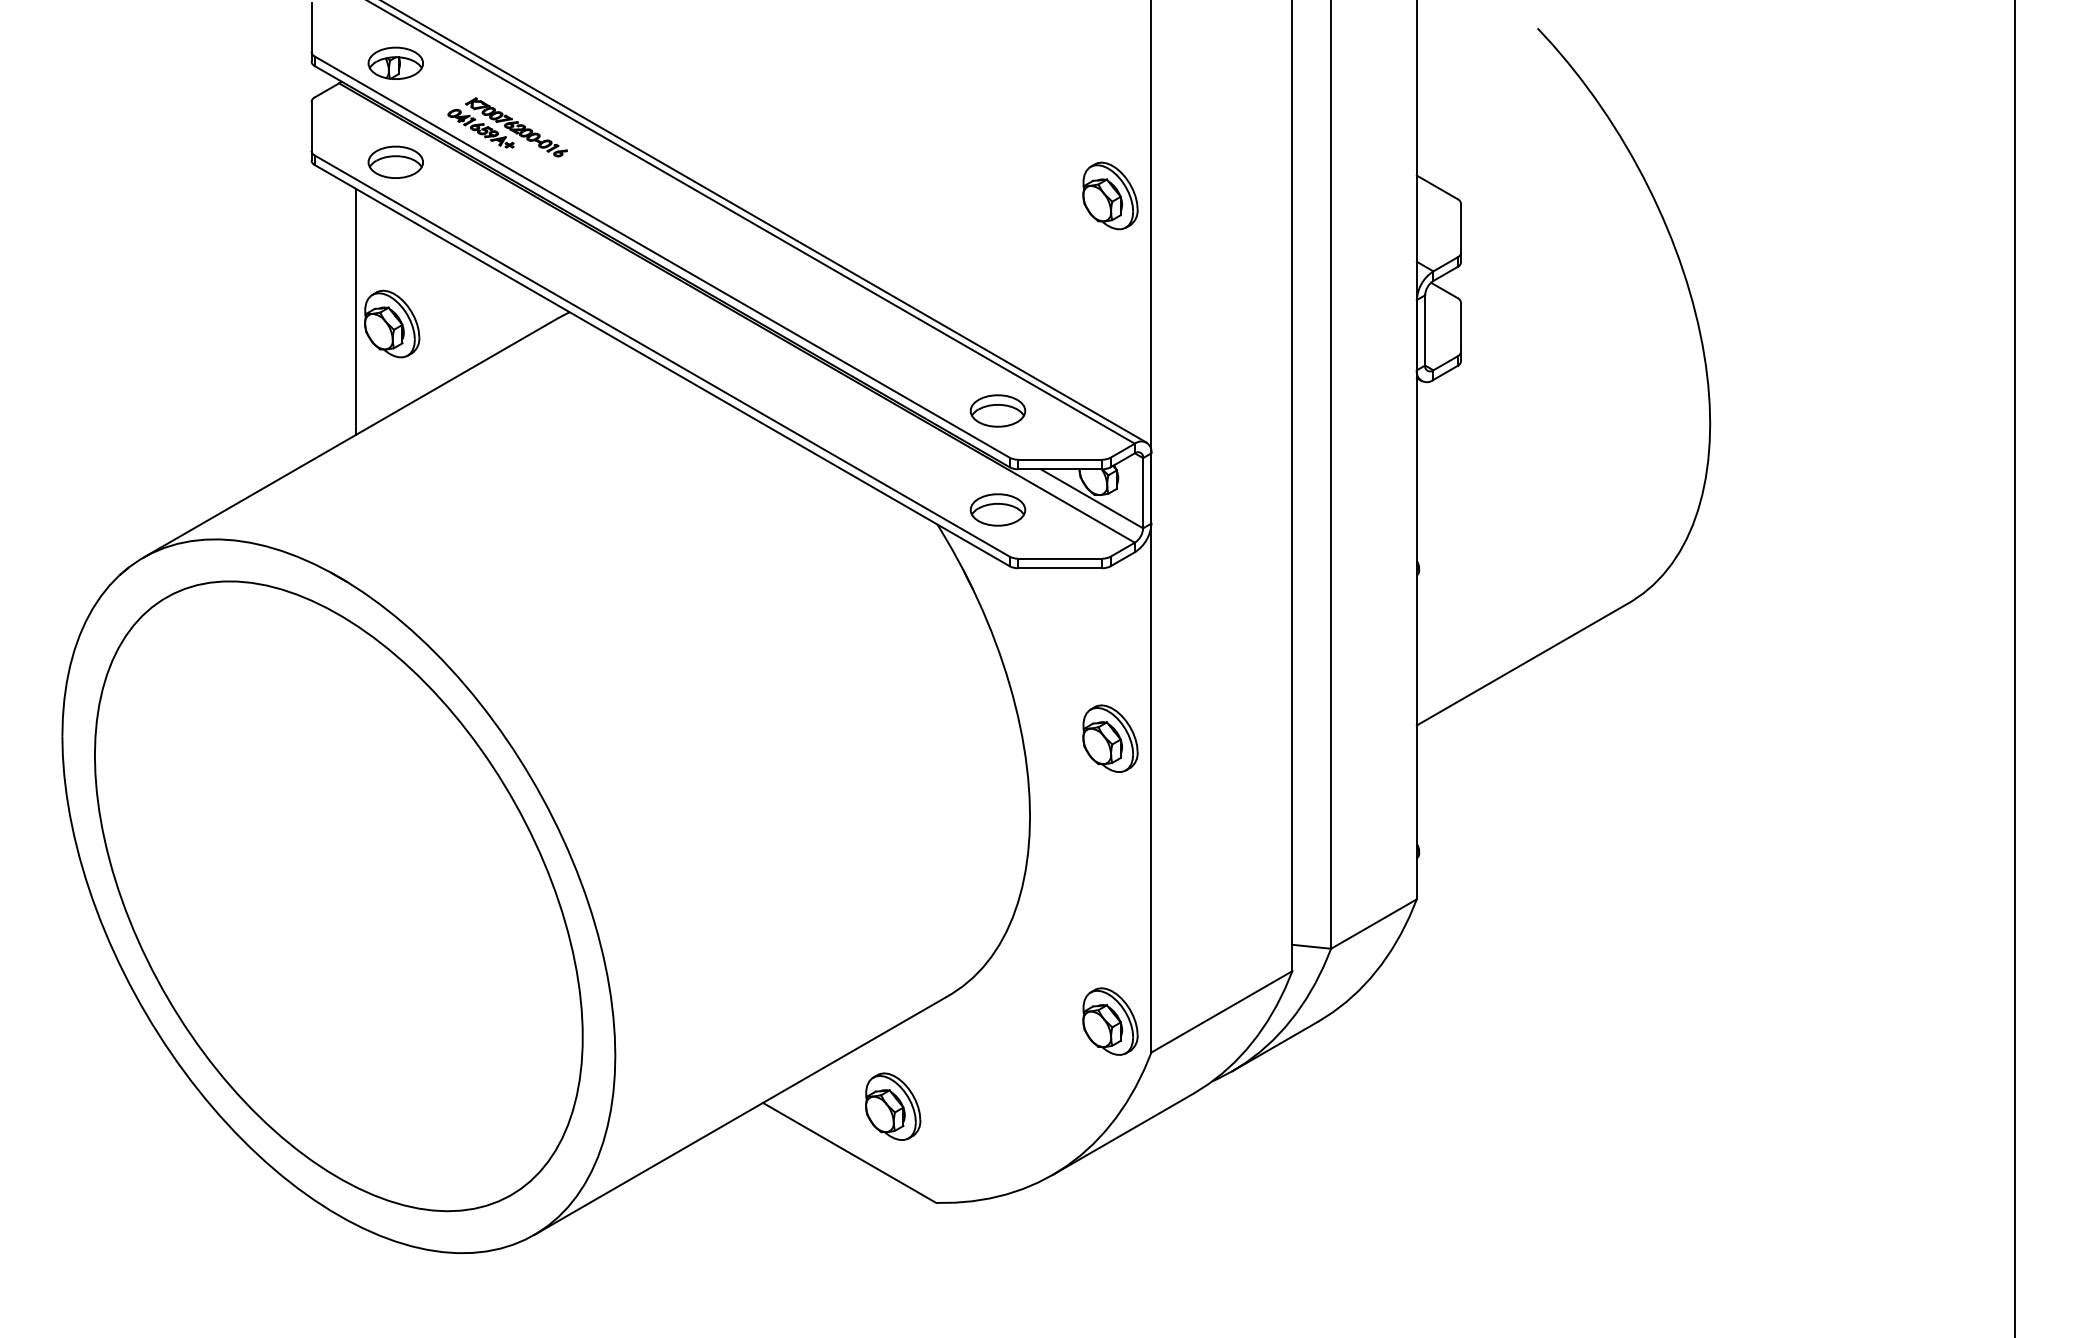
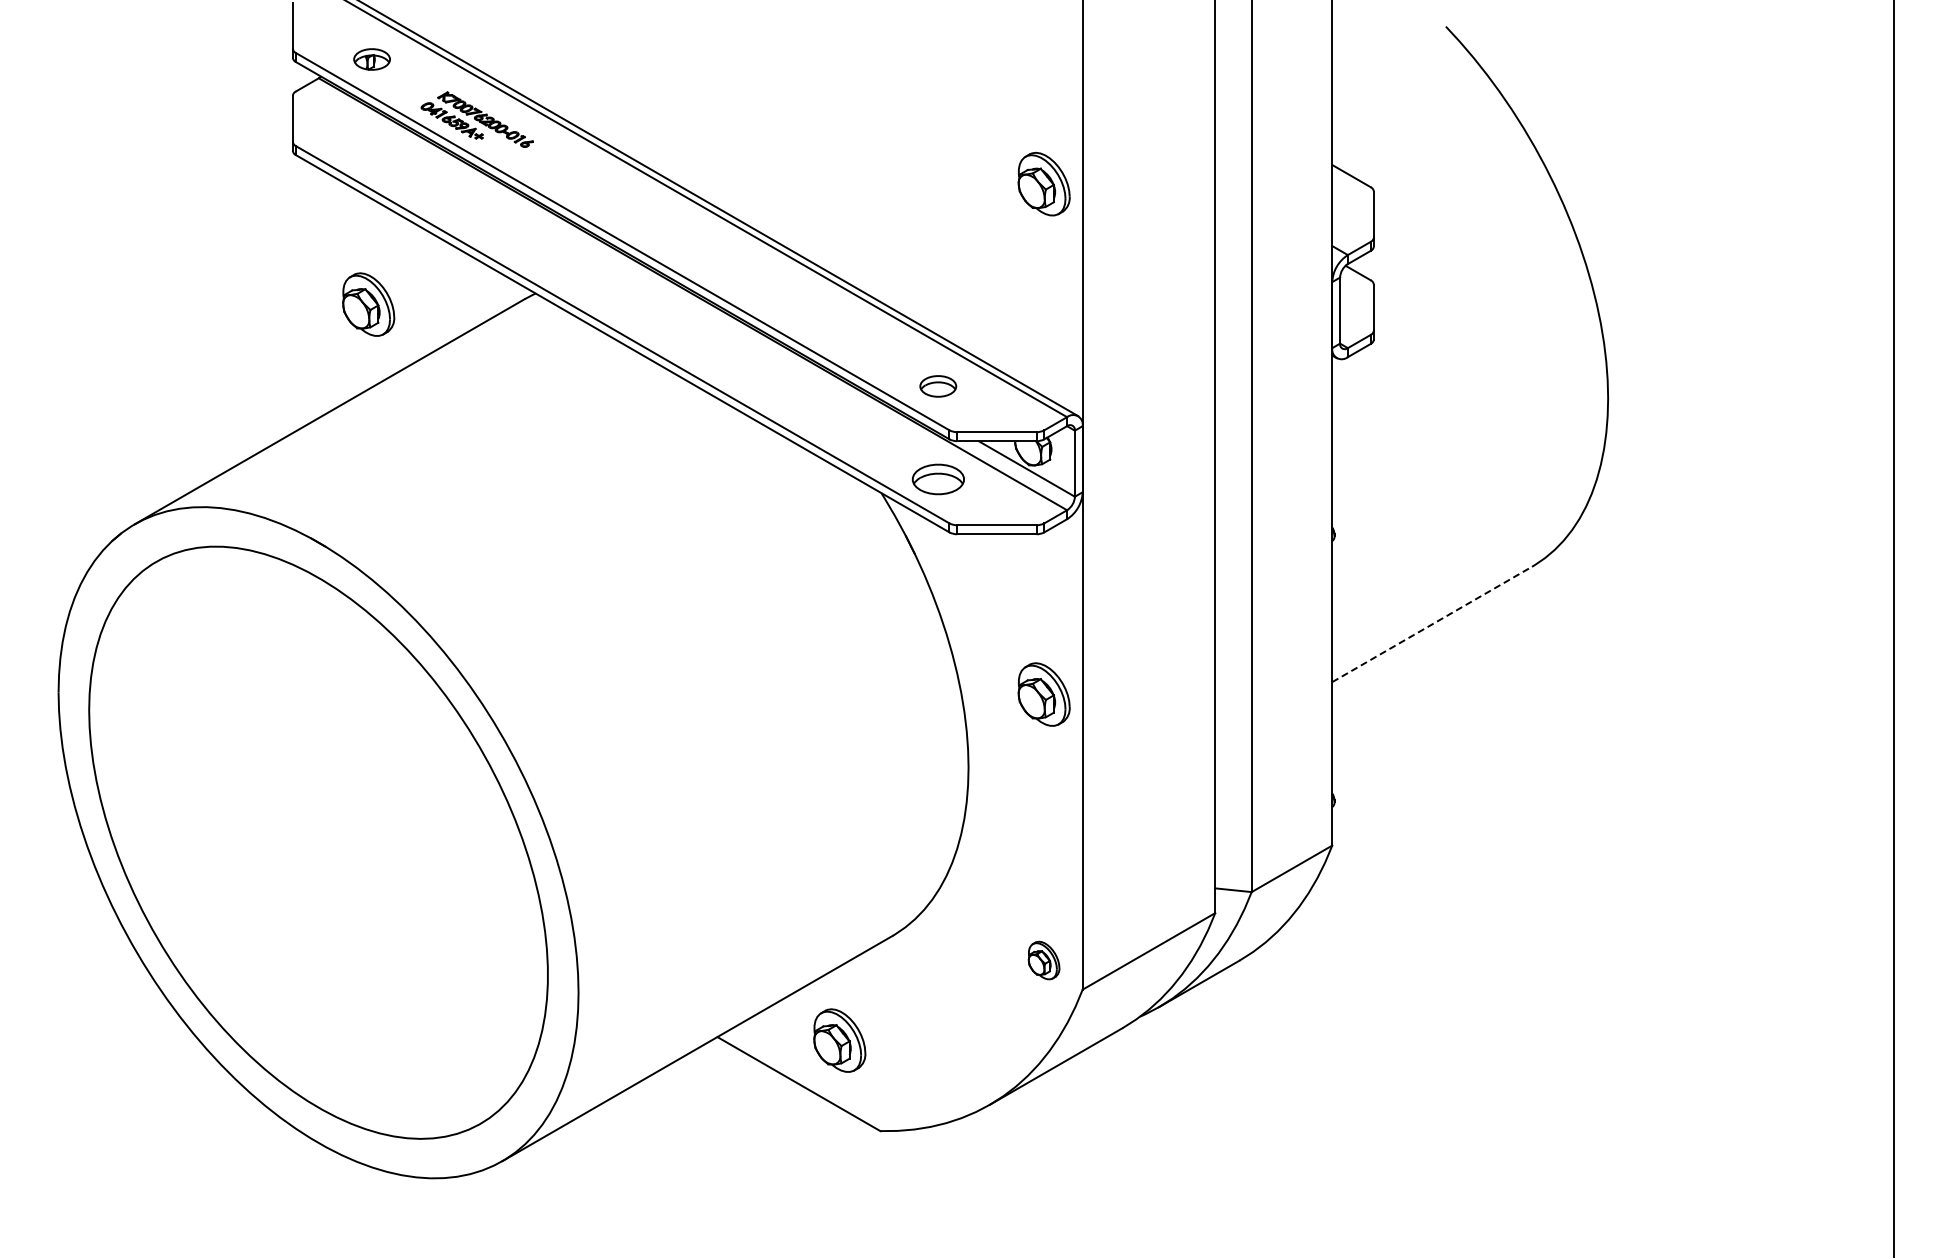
part: (395, 63) -> (371, 59), size x0.7
part: (395, 162) -> (371, 152), removed
line: (355, 312) -> (334, 293), removed
part: (997, 411) -> (937, 386), size x0.7
line: (1523, 664) -> (1432, 624), solid -> dashed
part: (1109, 1021) -> (1043, 960), size x0.6

